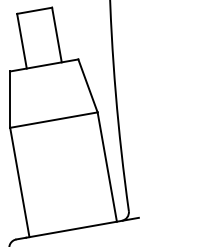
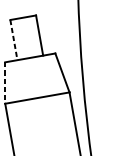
line: (21, 41) -> (13, 40), solid -> dashed
line: (10, 100) -> (5, 83), solid -> dashed

